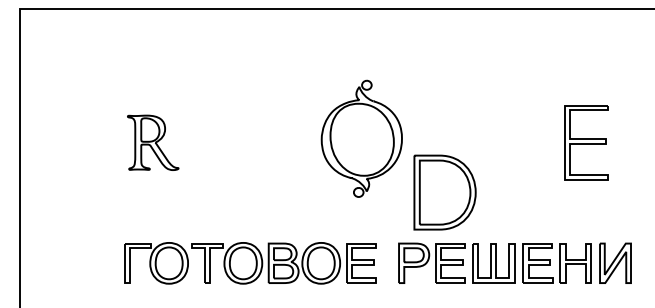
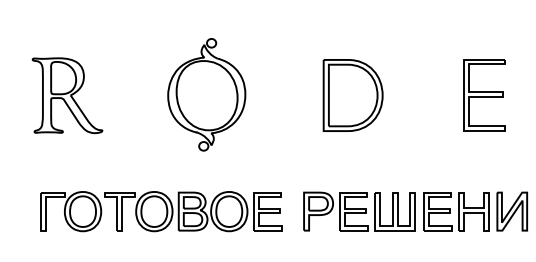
part: (361, 138) -> (206, 94), moved
part: (153, 142) -> (67, 95), size x1.43
part: (444, 192) -> (352, 95), moved

